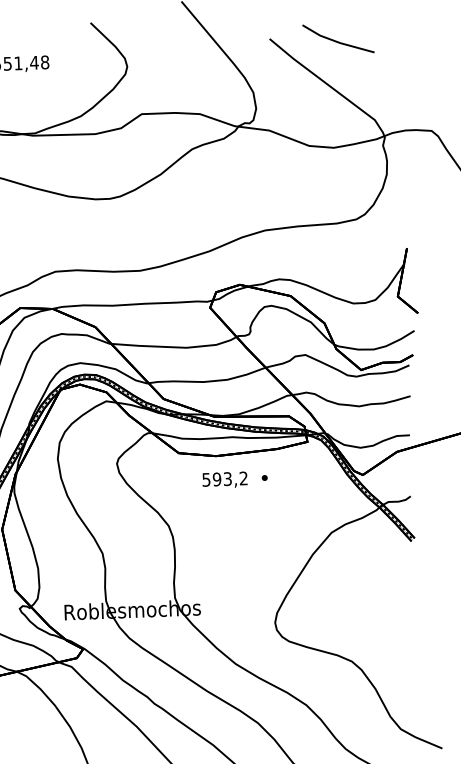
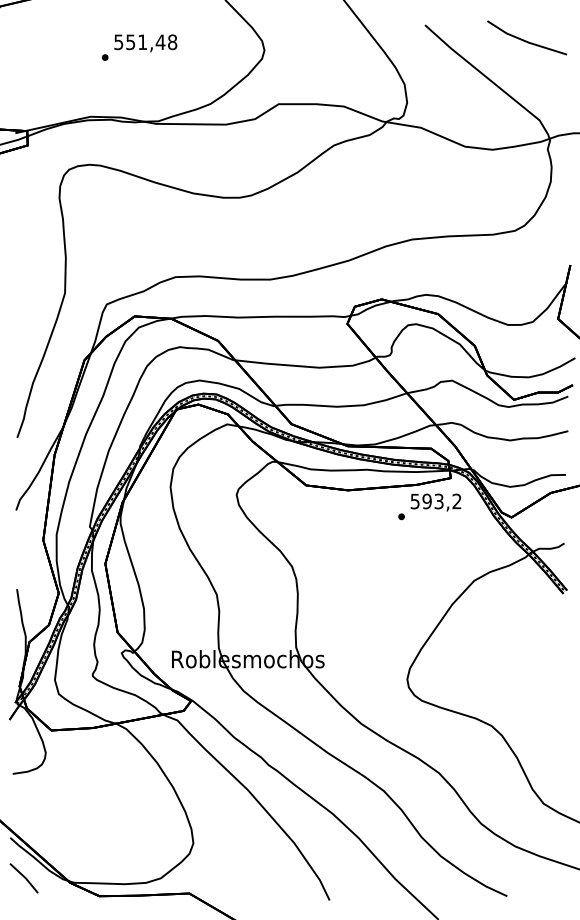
line: (337, 41) -> (526, 40), moved
text: (224, 480) -> (435, 502), moved

